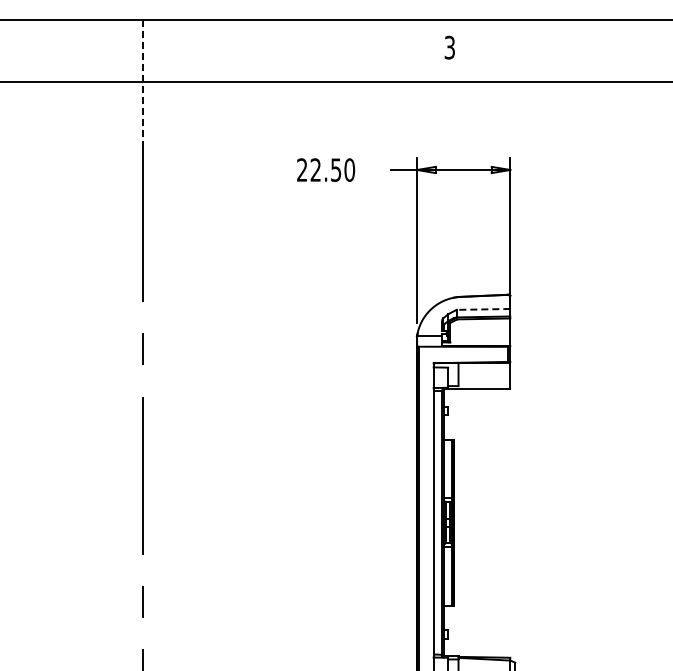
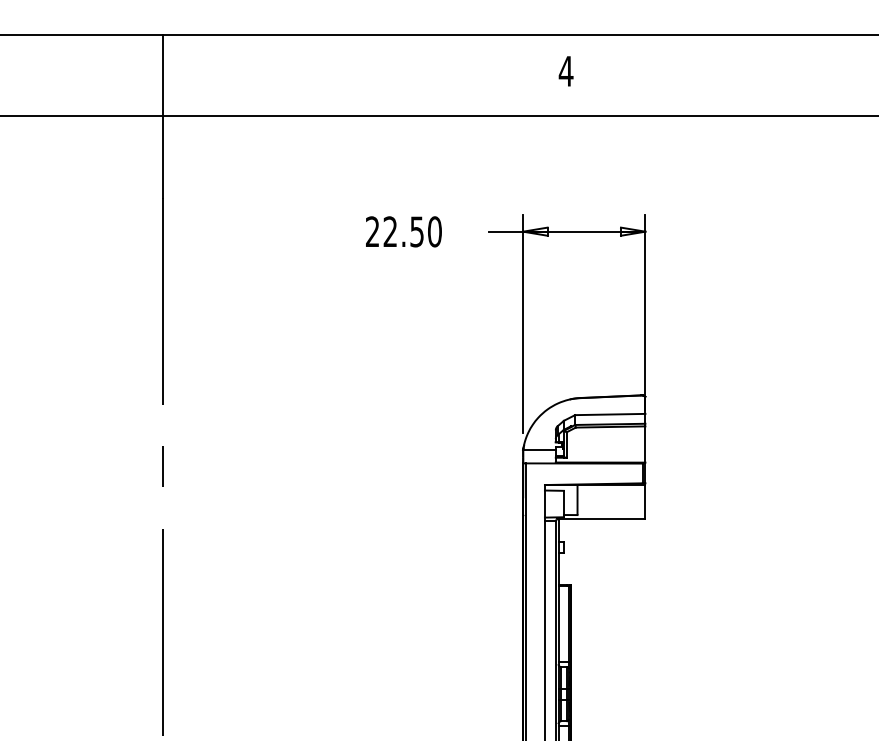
text: (449, 47) -> (565, 71), 3 -> 4
line: (142, 82) -> (163, 116), dashed -> solid
line: (483, 309) -> (610, 414), dashed -> solid

